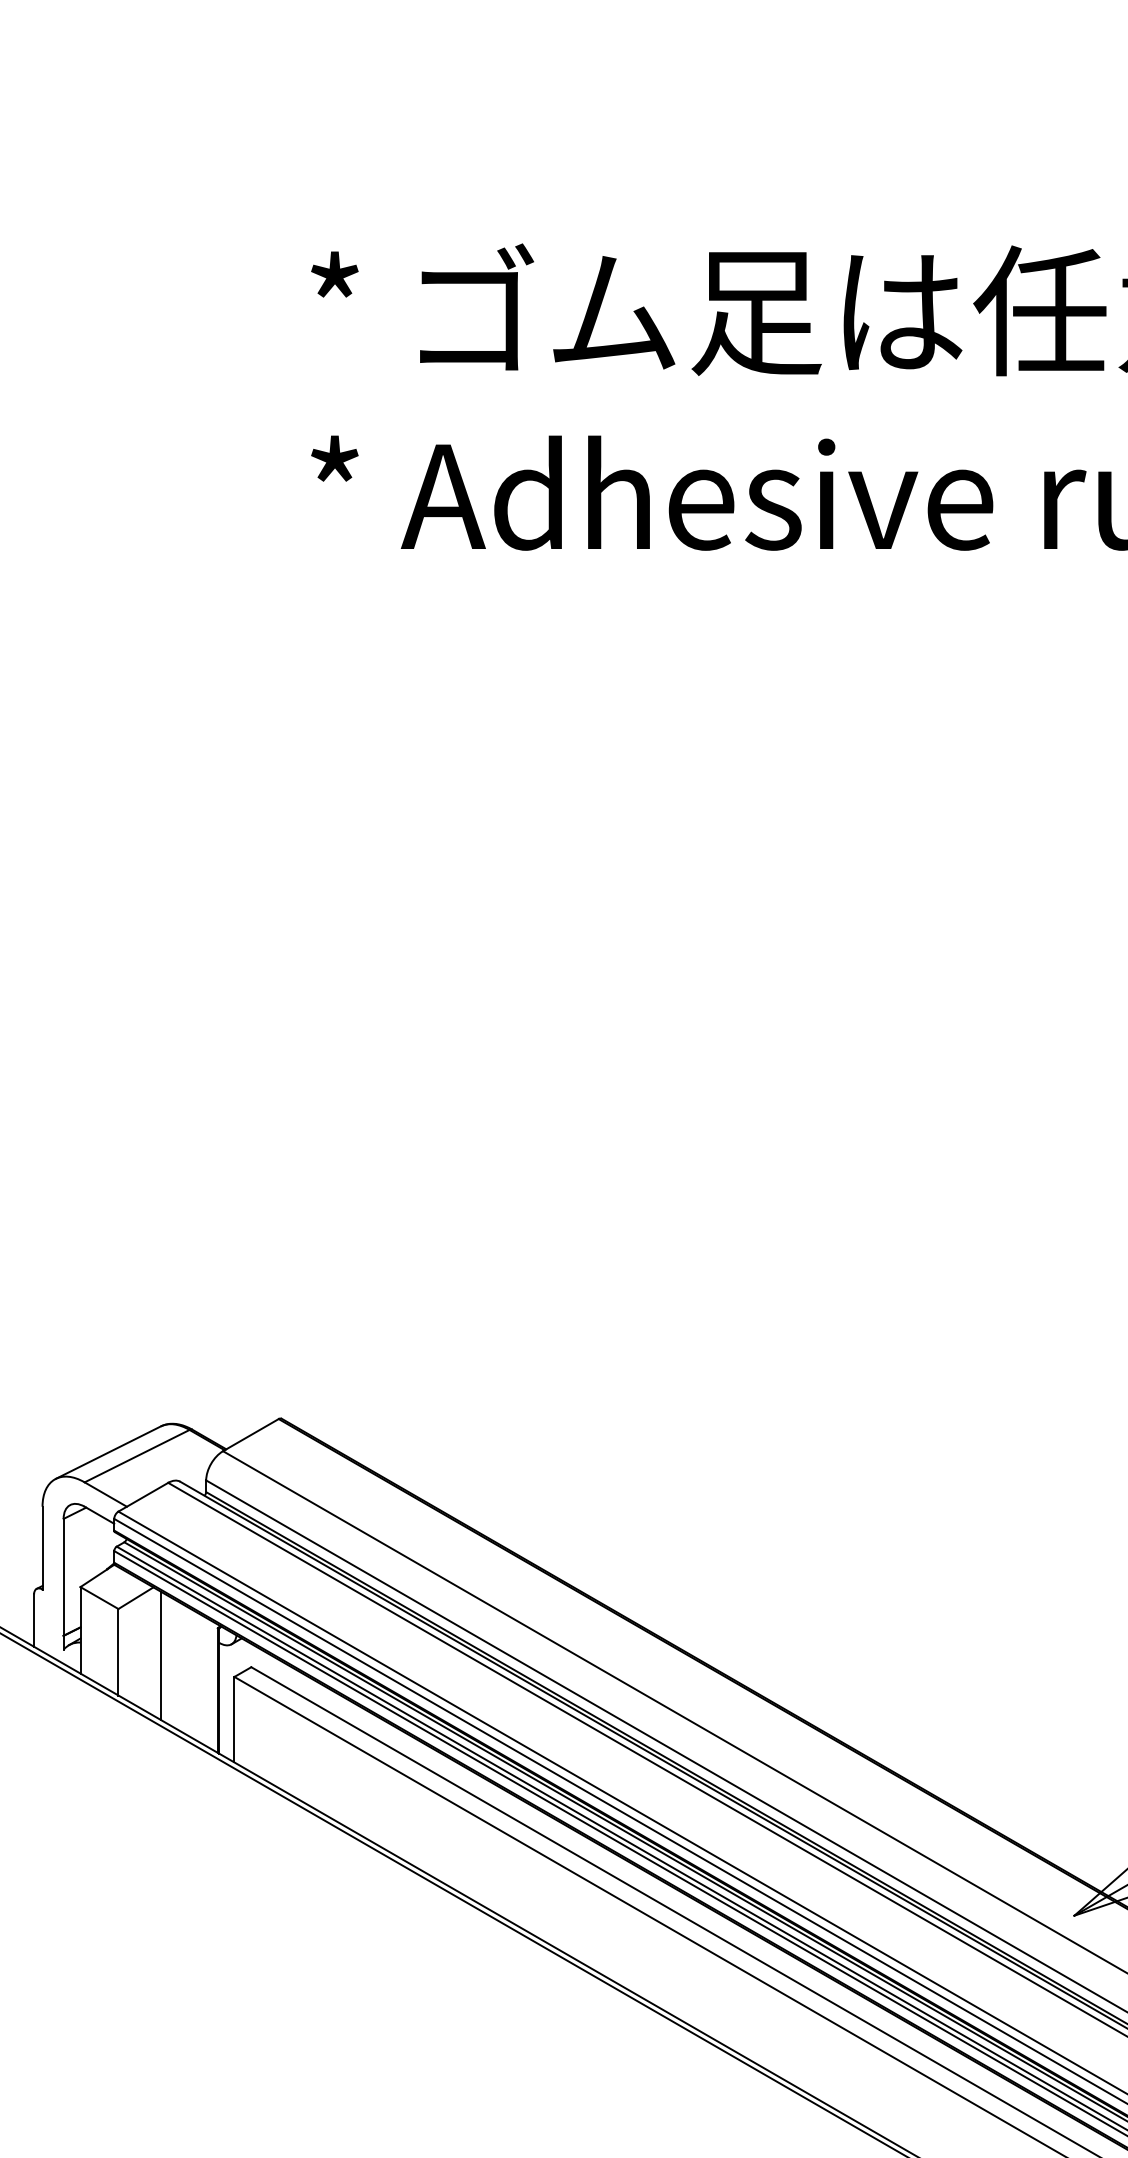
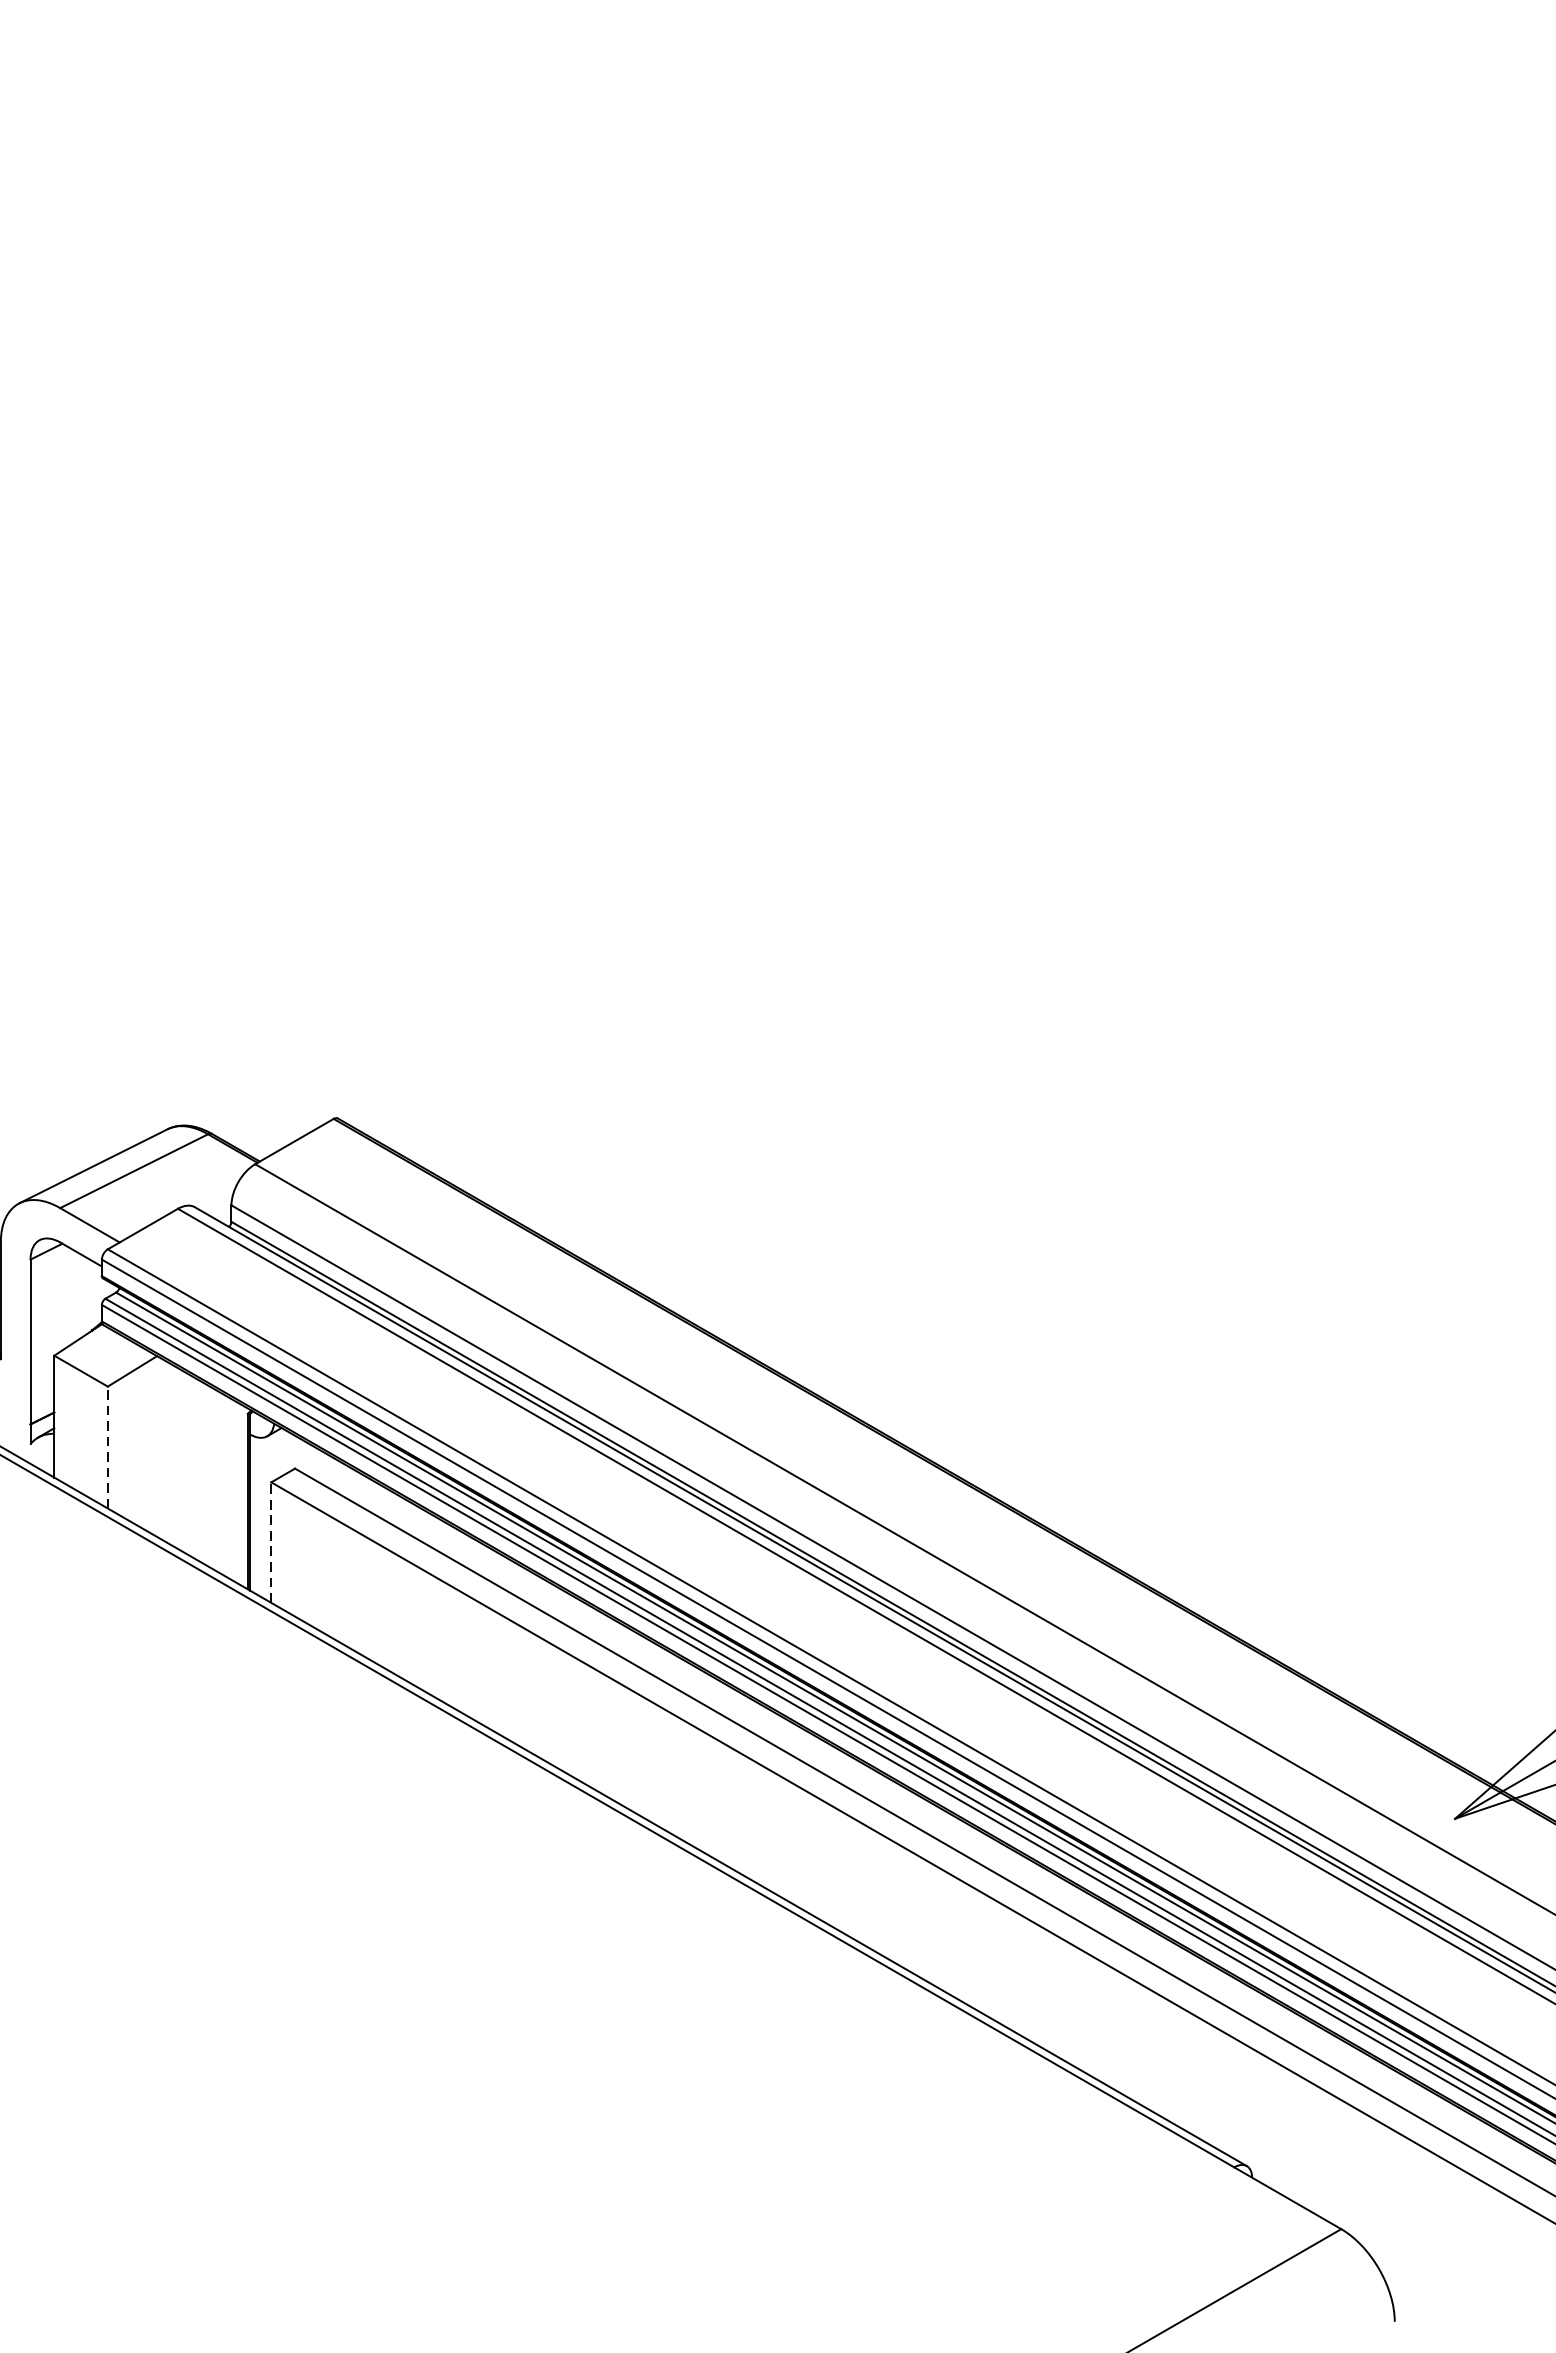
line: (118, 1651) -> (107, 1446), solid -> dashed
line: (160, 1655) -> (167, 1452), removed
line: (234, 1719) -> (271, 1542), solid -> dashed

